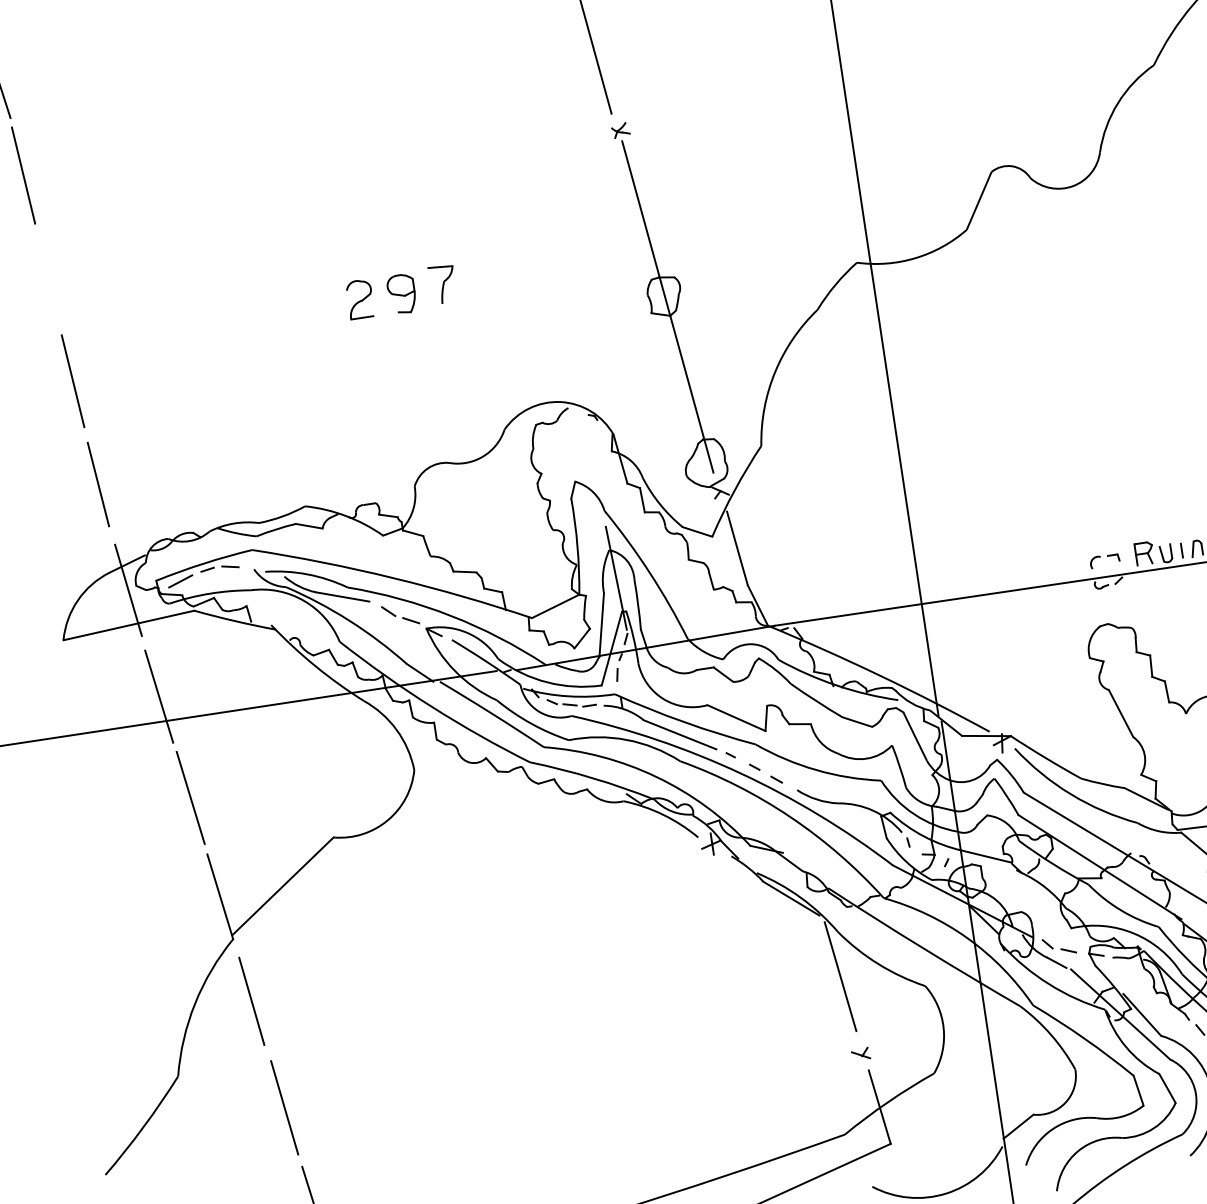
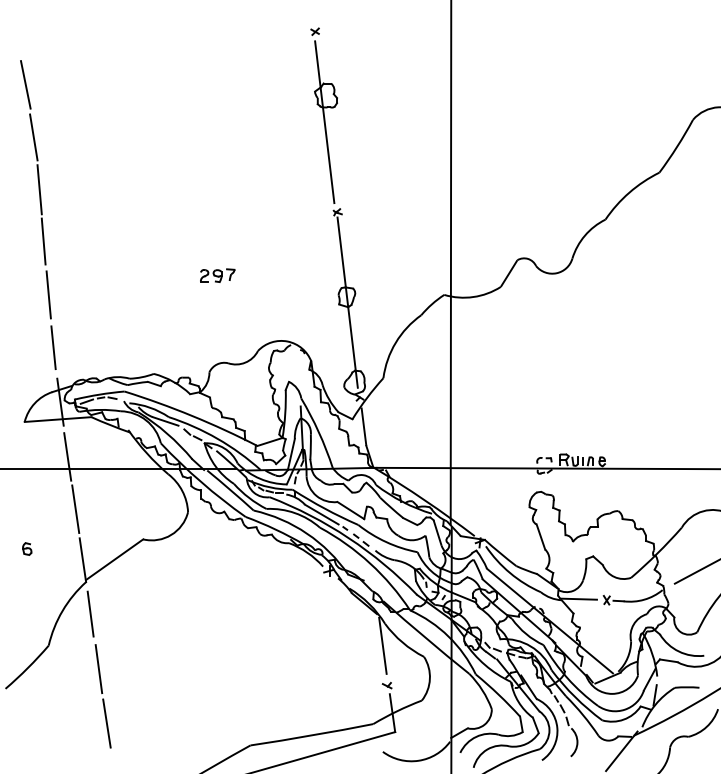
line: (46, 276) -> (43, 241), added
part: (401, 292) -> (217, 275), size x0.62
part: (106, 890) -> (27, 548), added

